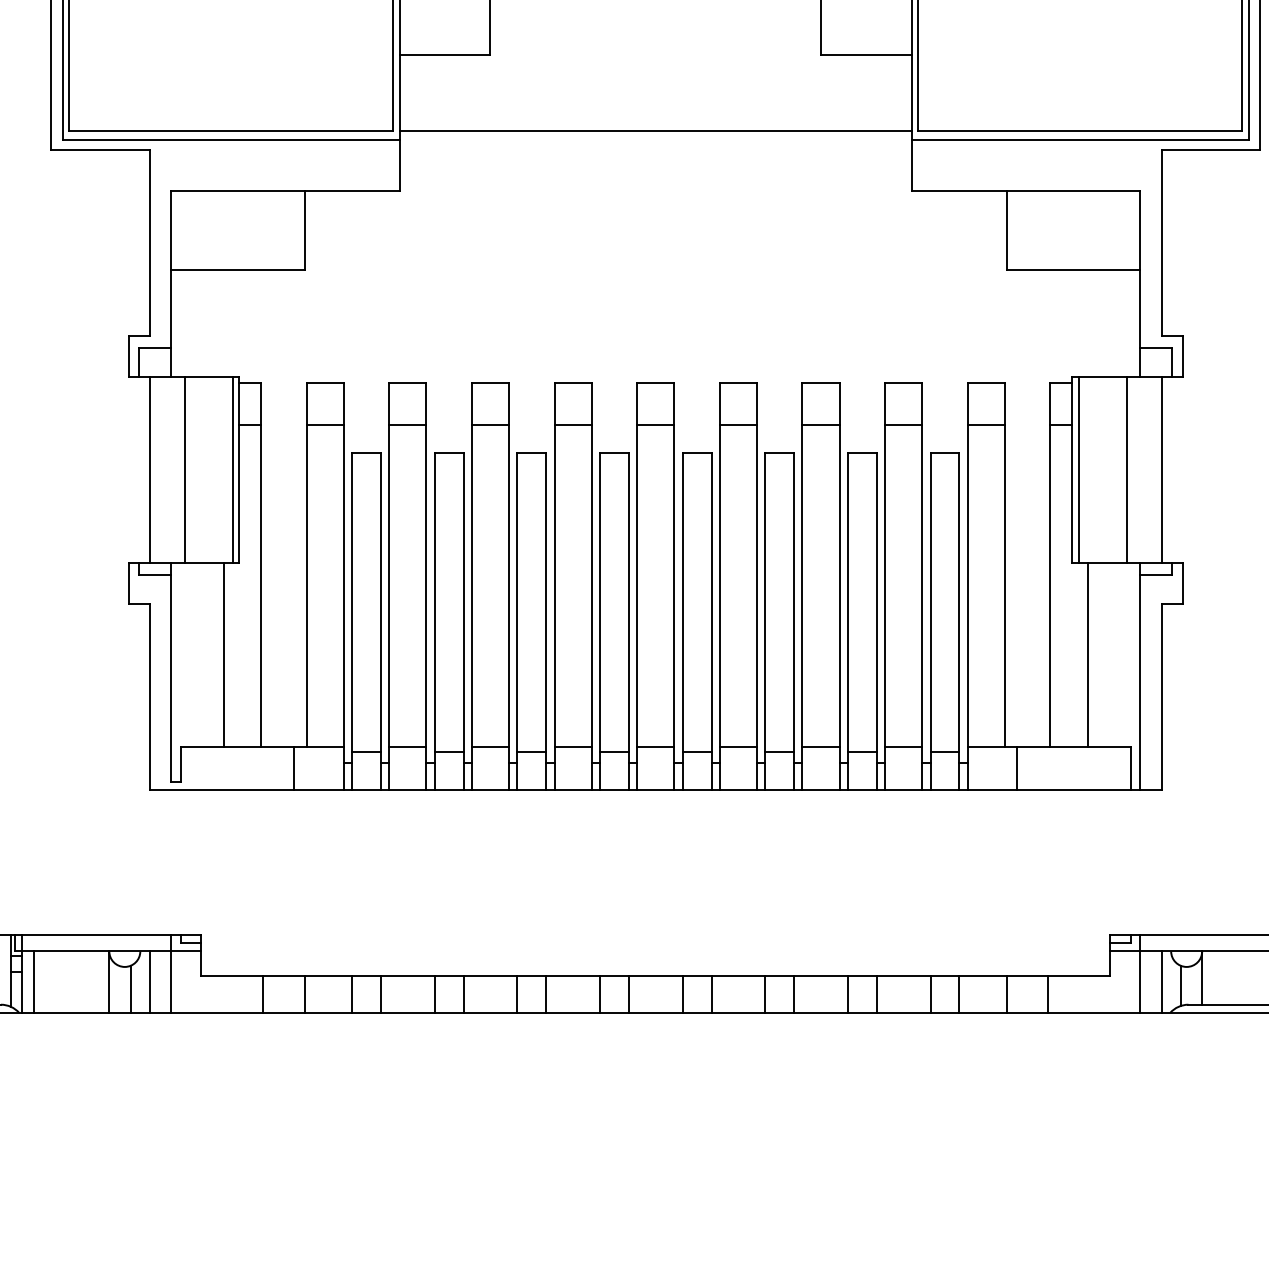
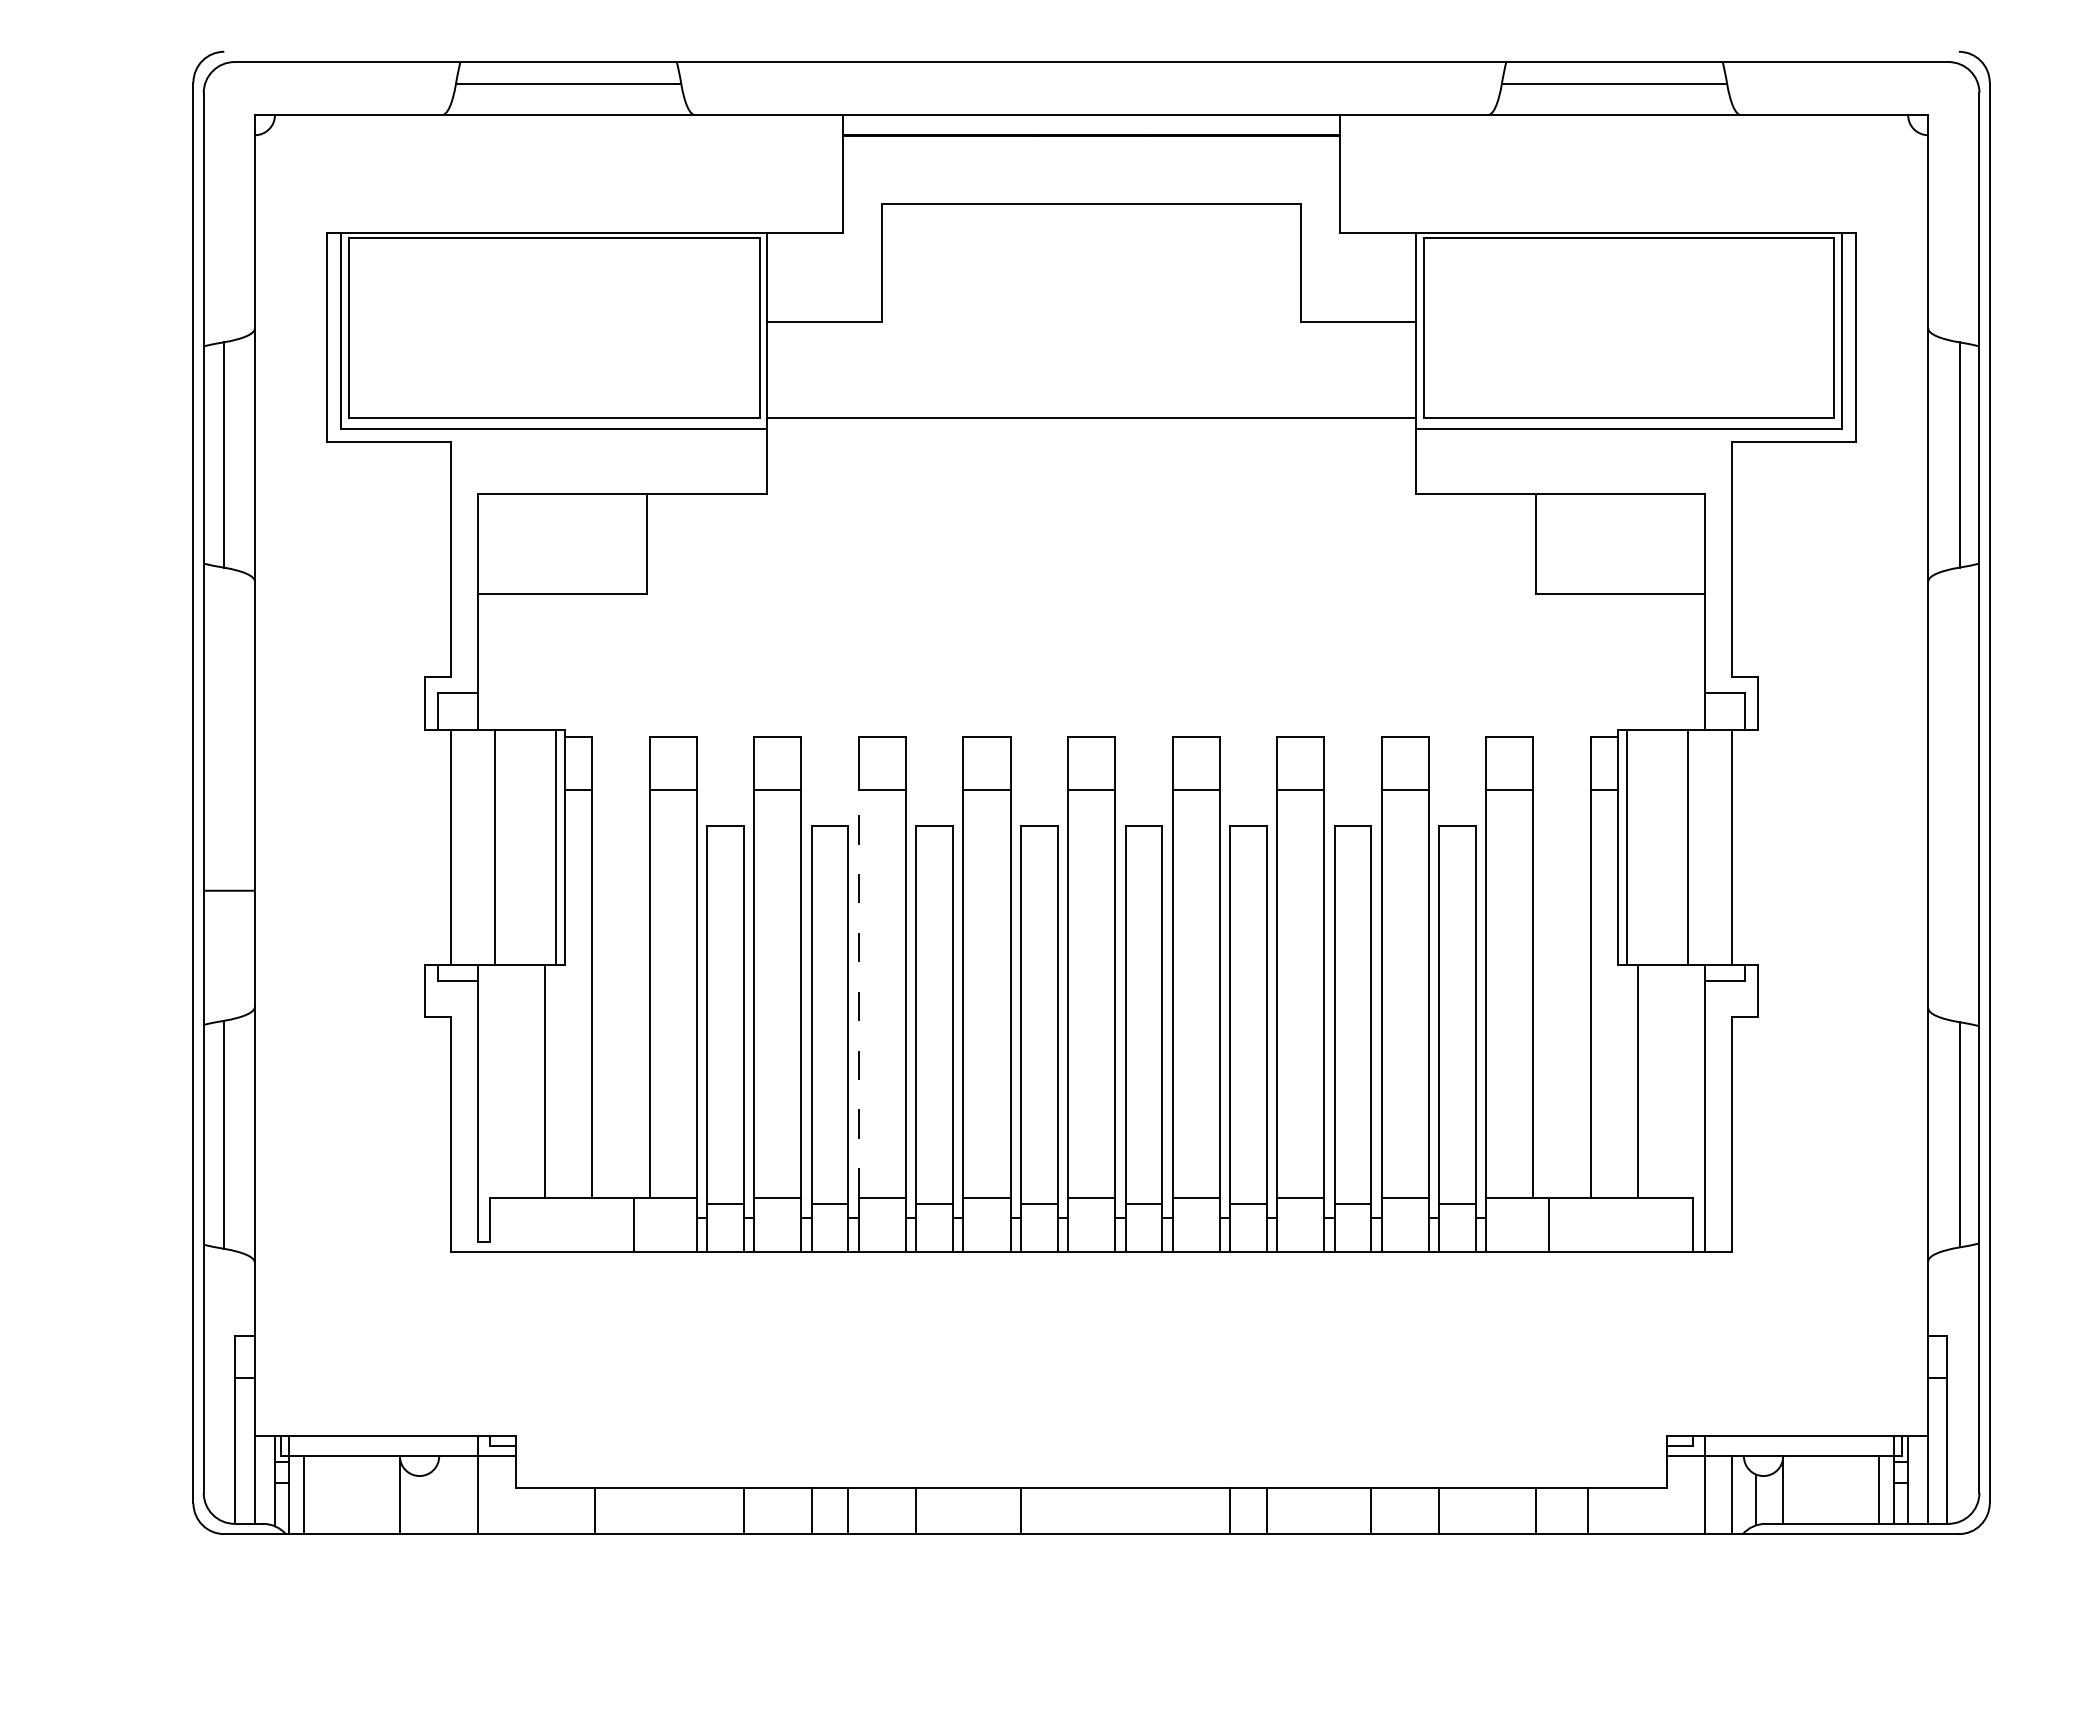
line: (471, 585) -> (858, 993), solid -> dashed
line: (150, 982) -> (451, 1495), removed
line: (131, 989) -> (427, 1504), removed
line: (304, 994) -> (647, 1510), removed
line: (352, 994) -> (707, 1510), removed
line: (545, 994) -> (952, 1510), removed
line: (628, 994) -> (1057, 1510), removed
line: (682, 994) -> (1125, 1510), removed
line: (711, 994) -> (1162, 1510), removed
line: (847, 994) -> (1334, 1510), removed
line: (959, 994) -> (1475, 1510), removed

